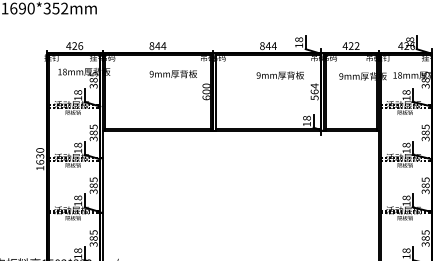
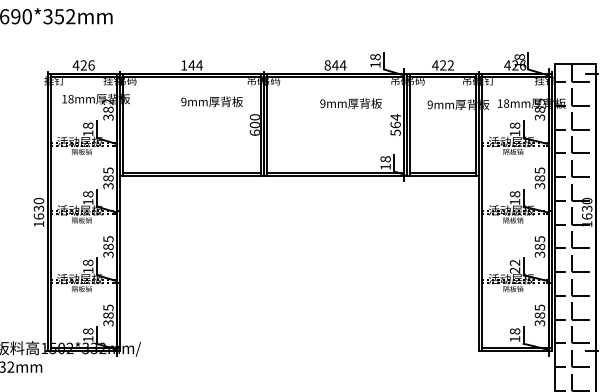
text: (152, 46) -> (184, 65), 844 -> 144
text: (93, 74) -> (108, 102), 385 -> 382
text: (406, 200) -> (514, 266), 18 -> 22

